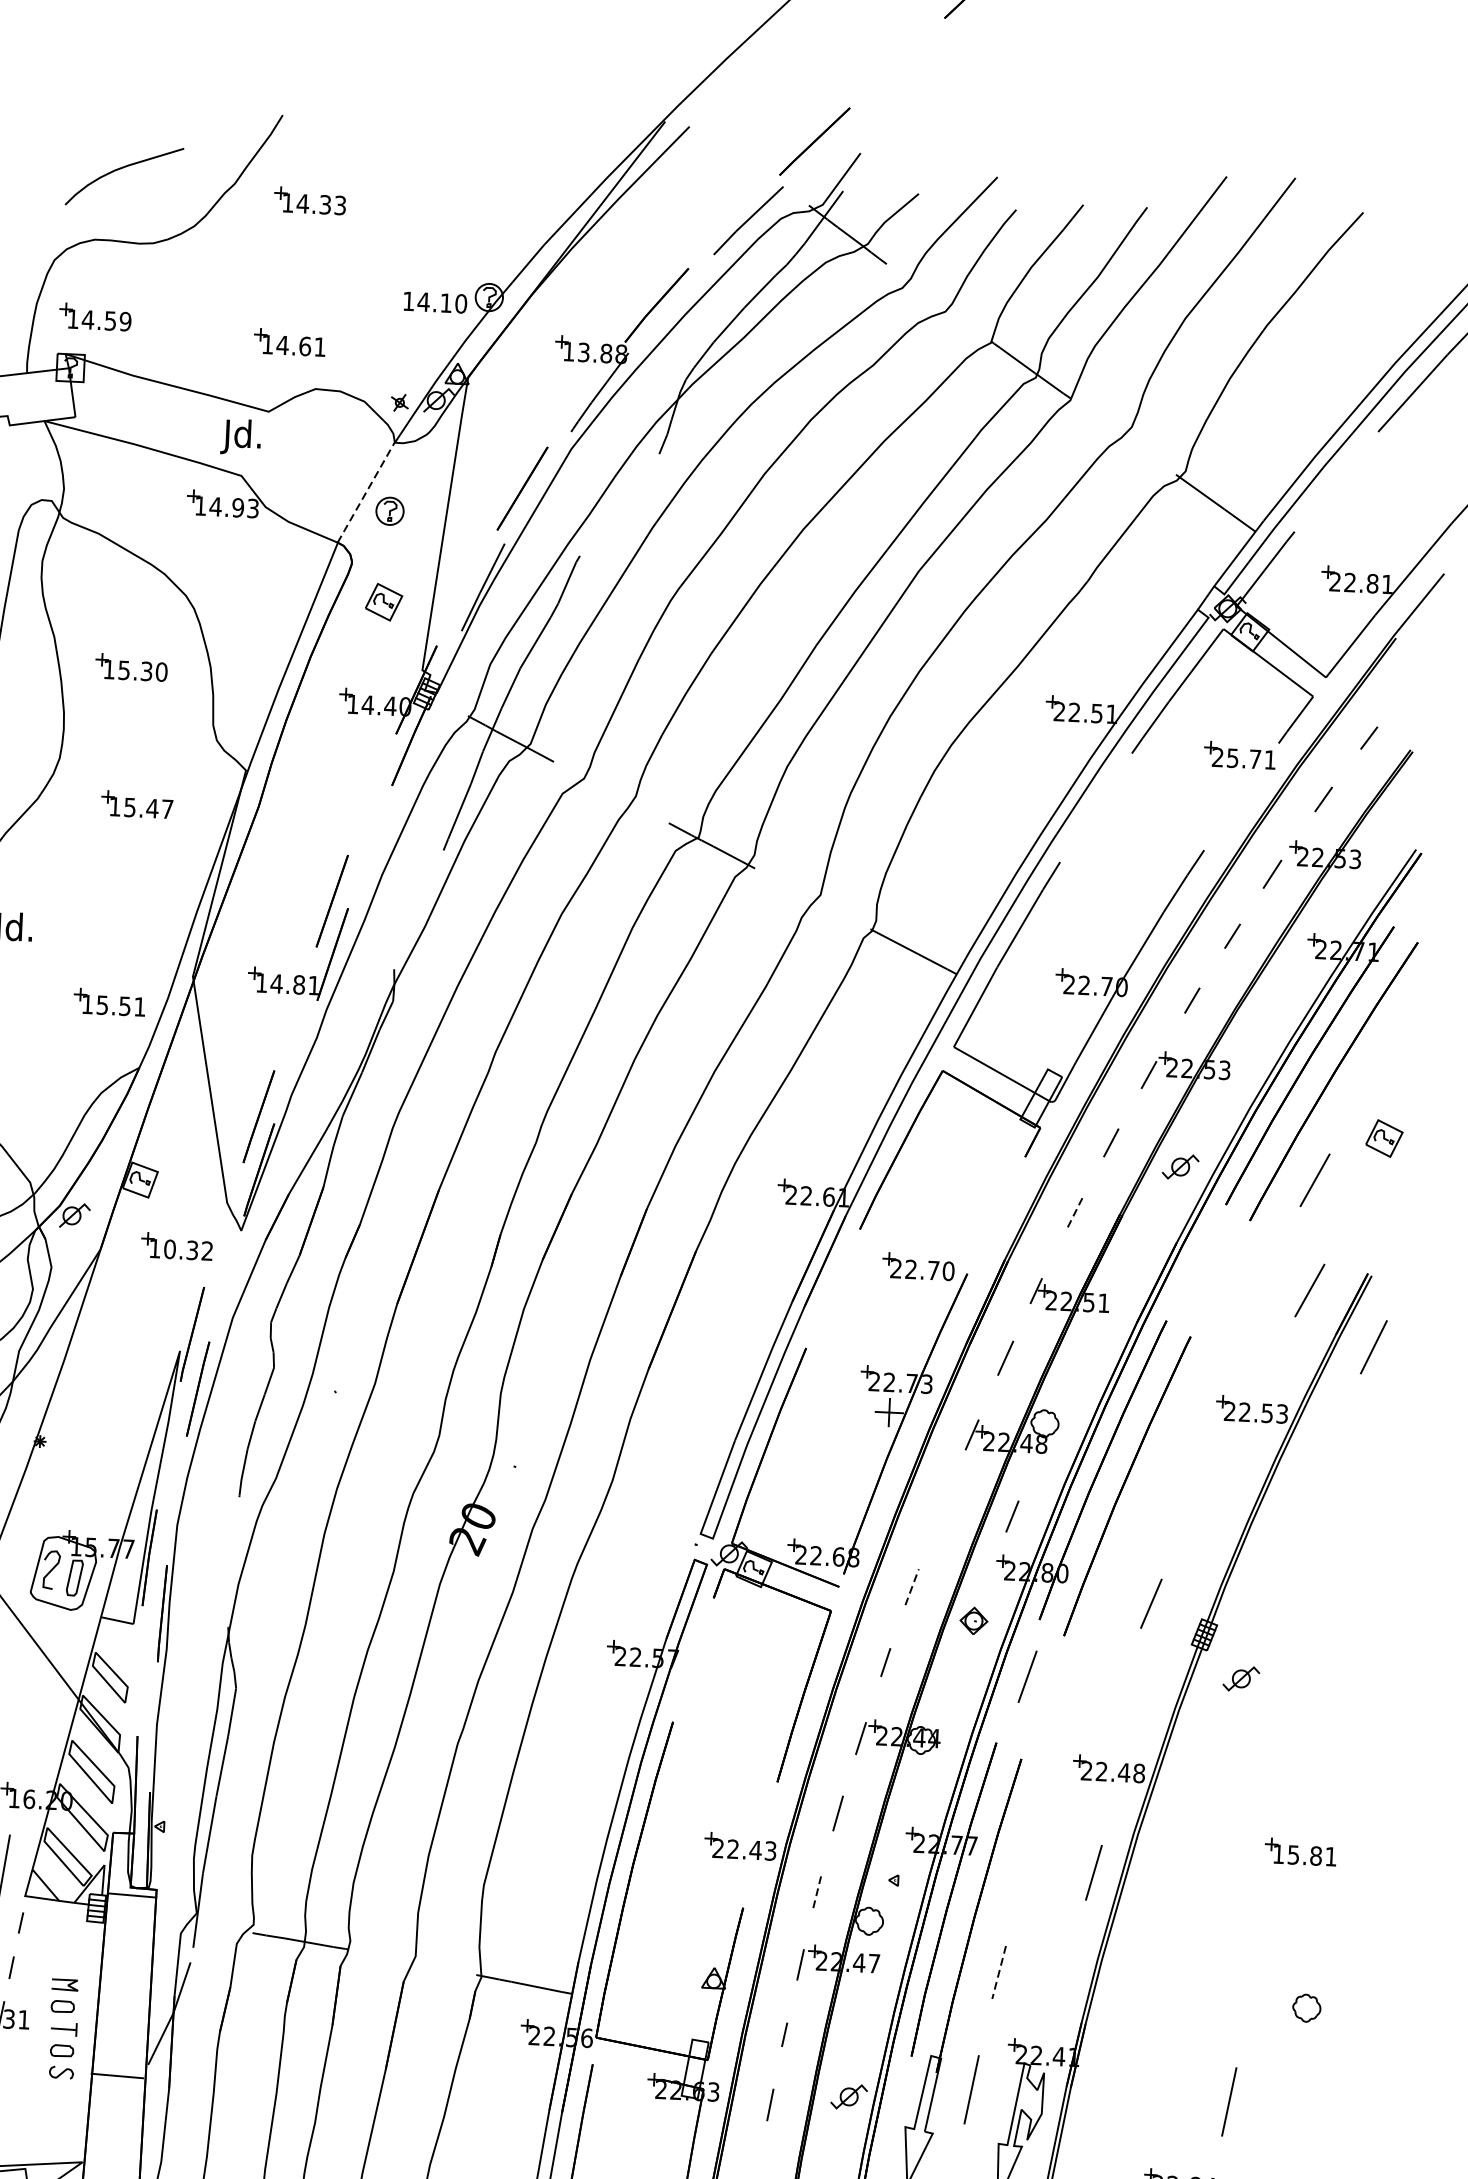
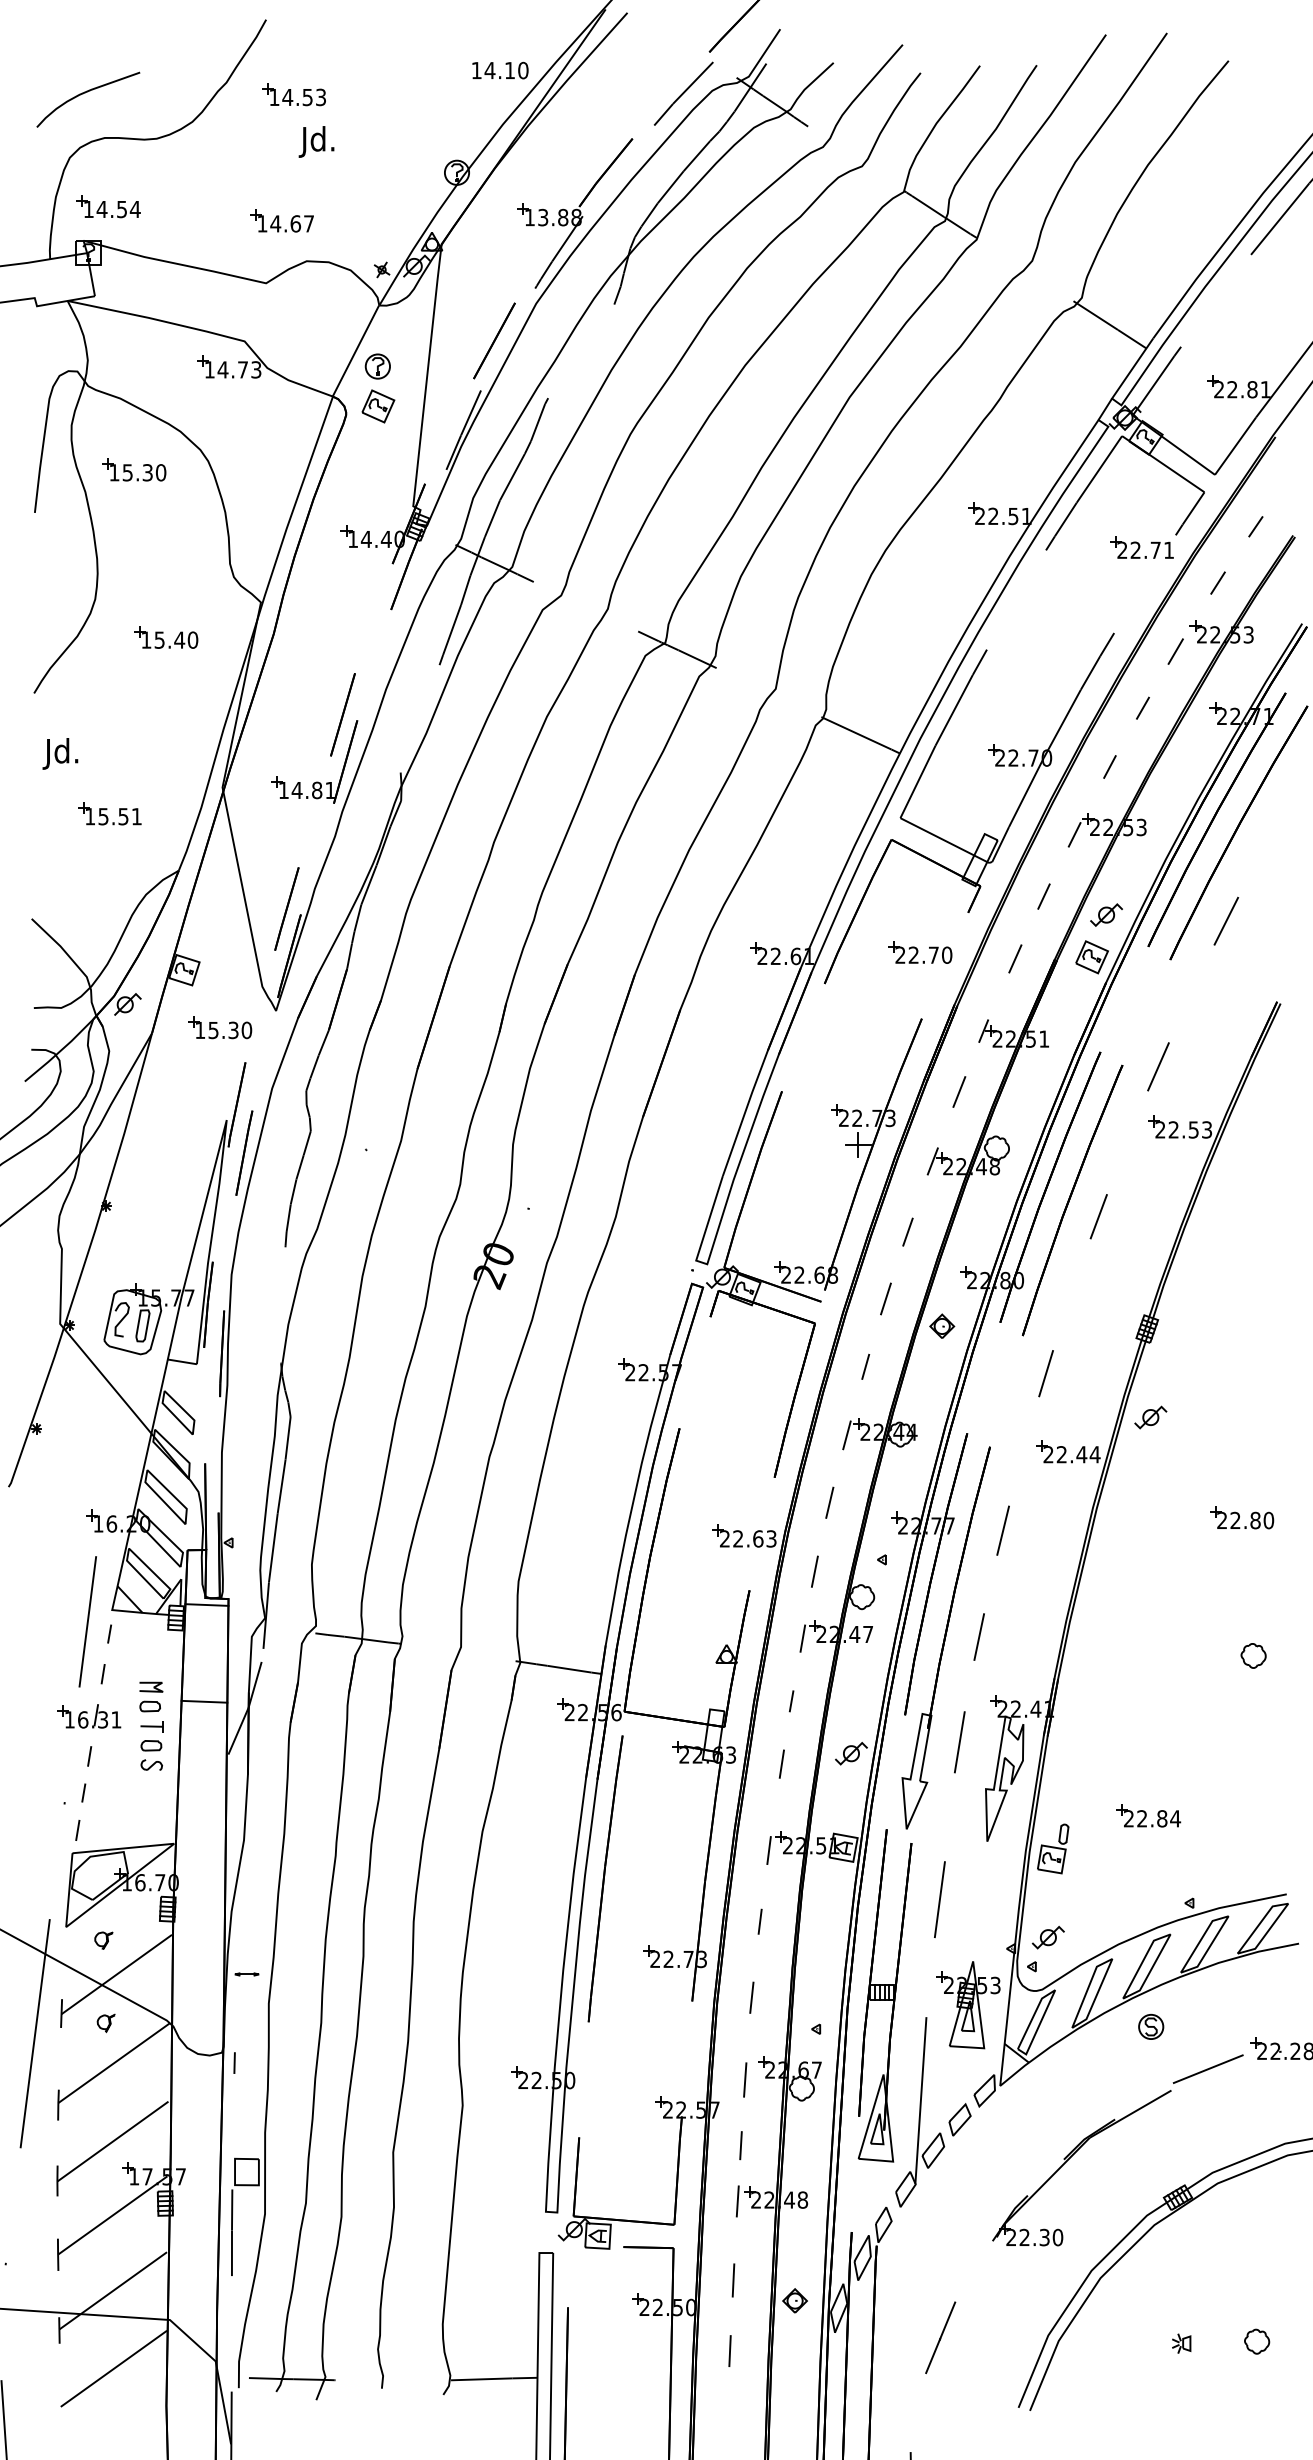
curve: (121, 169) -> (85, 93), moved
text: (325, 203) -> (307, 96), 14.33 -> 14.53
text: (435, 302) -> (500, 70), moved
text: (124, 321) -> (134, 209), 14.59 -> 14.54
text: (319, 346) -> (308, 223), 14.61 -> 14.67
text: (240, 436) -> (316, 141), moved
line: (366, 492) -> (356, 350), dashed -> solid
text: (237, 507) -> (242, 369), 14.93 -> 14.73
part: (384, 602) -> (378, 406), moved
part: (131, 667) -> (134, 469), moved
text: (1232, 758) -> (1135, 550), 25.71 -> 22.71
text: (167, 808) -> (192, 639), 15.47 -> 15.40
part: (109, 1001) -> (109, 813), moved
part: (1383, 1138) -> (1091, 957), moved
line: (1075, 1211) -> (1015, 958), dashed -> solid
text: (189, 1250) -> (230, 1030), 10.32 -> 15.30
part: (918, 1266) -> (920, 952), moved
line: (1310, 1289) -> (1226, 1018), removed
line: (1373, 1346) -> (1158, 1066), moved
line: (1011, 1515) -> (907, 1231), moved
line: (912, 1586) -> (886, 1298), dashed -> solid
line: (1150, 1603) -> (1098, 1216), moved
line: (1026, 1676) -> (1045, 1373), moved
part: (1241, 1678) -> (1150, 1417), moved
text: (1138, 1773) -> (1094, 1454), 22.48 -> 22.44
text: (754, 1849) -> (757, 1538), 22.43 -> 22.63
text: (1304, 1855) -> (1245, 1520), 15.81 -> 22.80
line: (1093, 1872) -> (1002, 1530), moved
line: (817, 1889) -> (814, 1571), dashed -> solid
line: (999, 1972) -> (979, 1637), dashed -> solid
line: (117, 2075) -> (204, 1701), moved
line: (1228, 2102) -> (1188, 1742), removed

